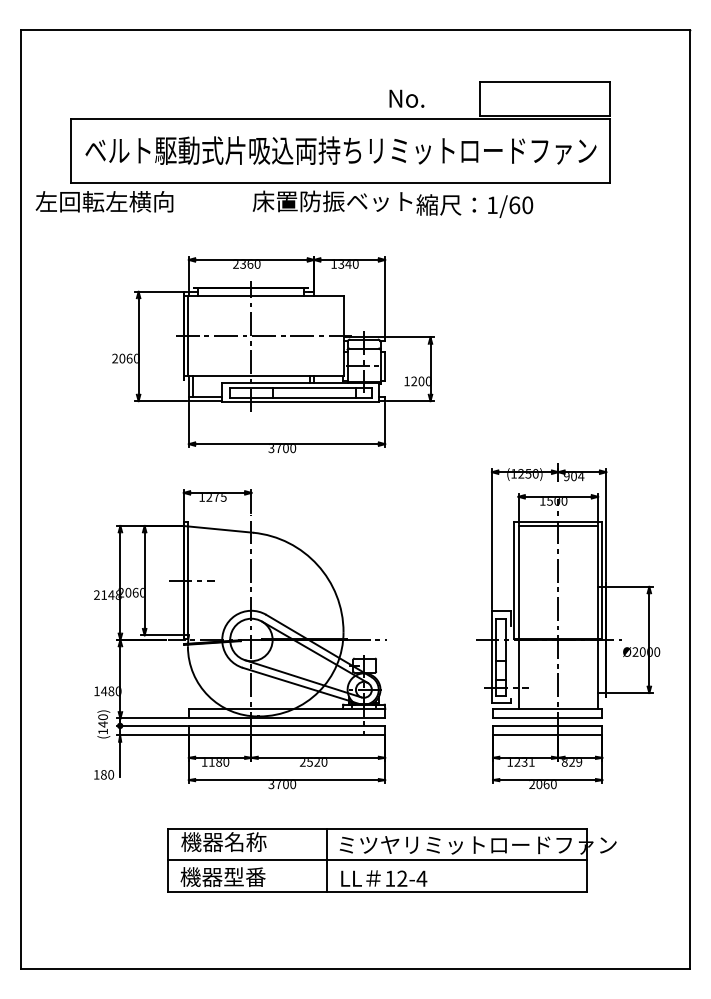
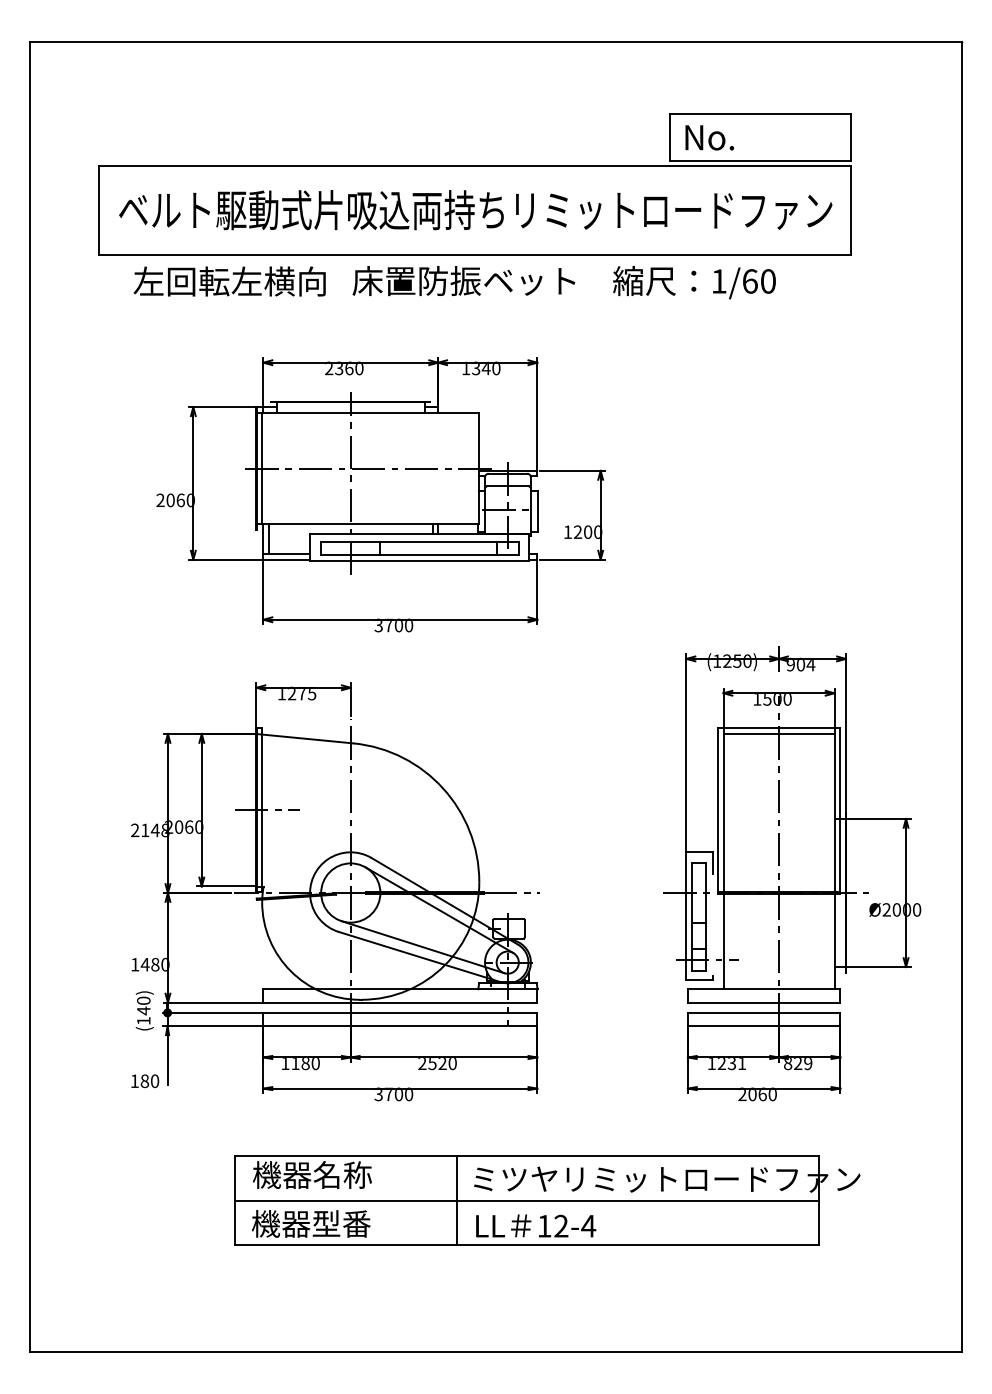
text: (406, 98) -> (709, 137), moved
text: (104, 201) -> (229, 281), moved
text: (474, 206) -> (694, 282), moved

